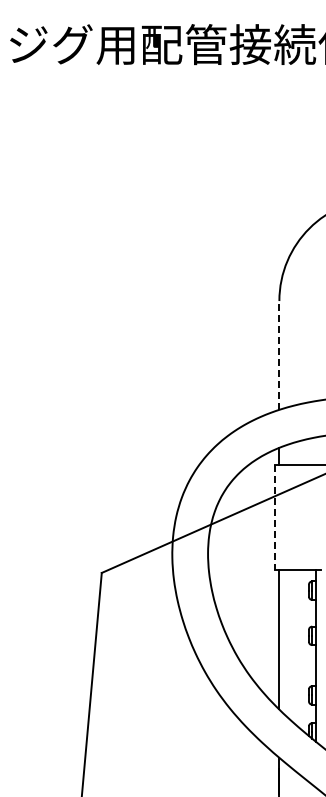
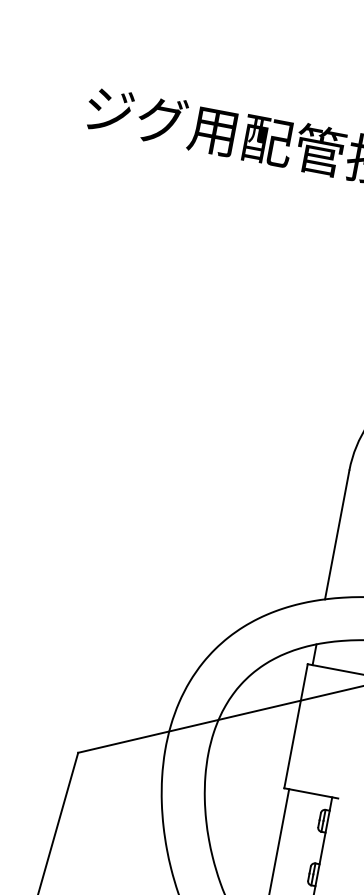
line: (279, 354) -> (337, 533), dashed -> solid
line: (275, 518) -> (296, 727), dashed -> solid

